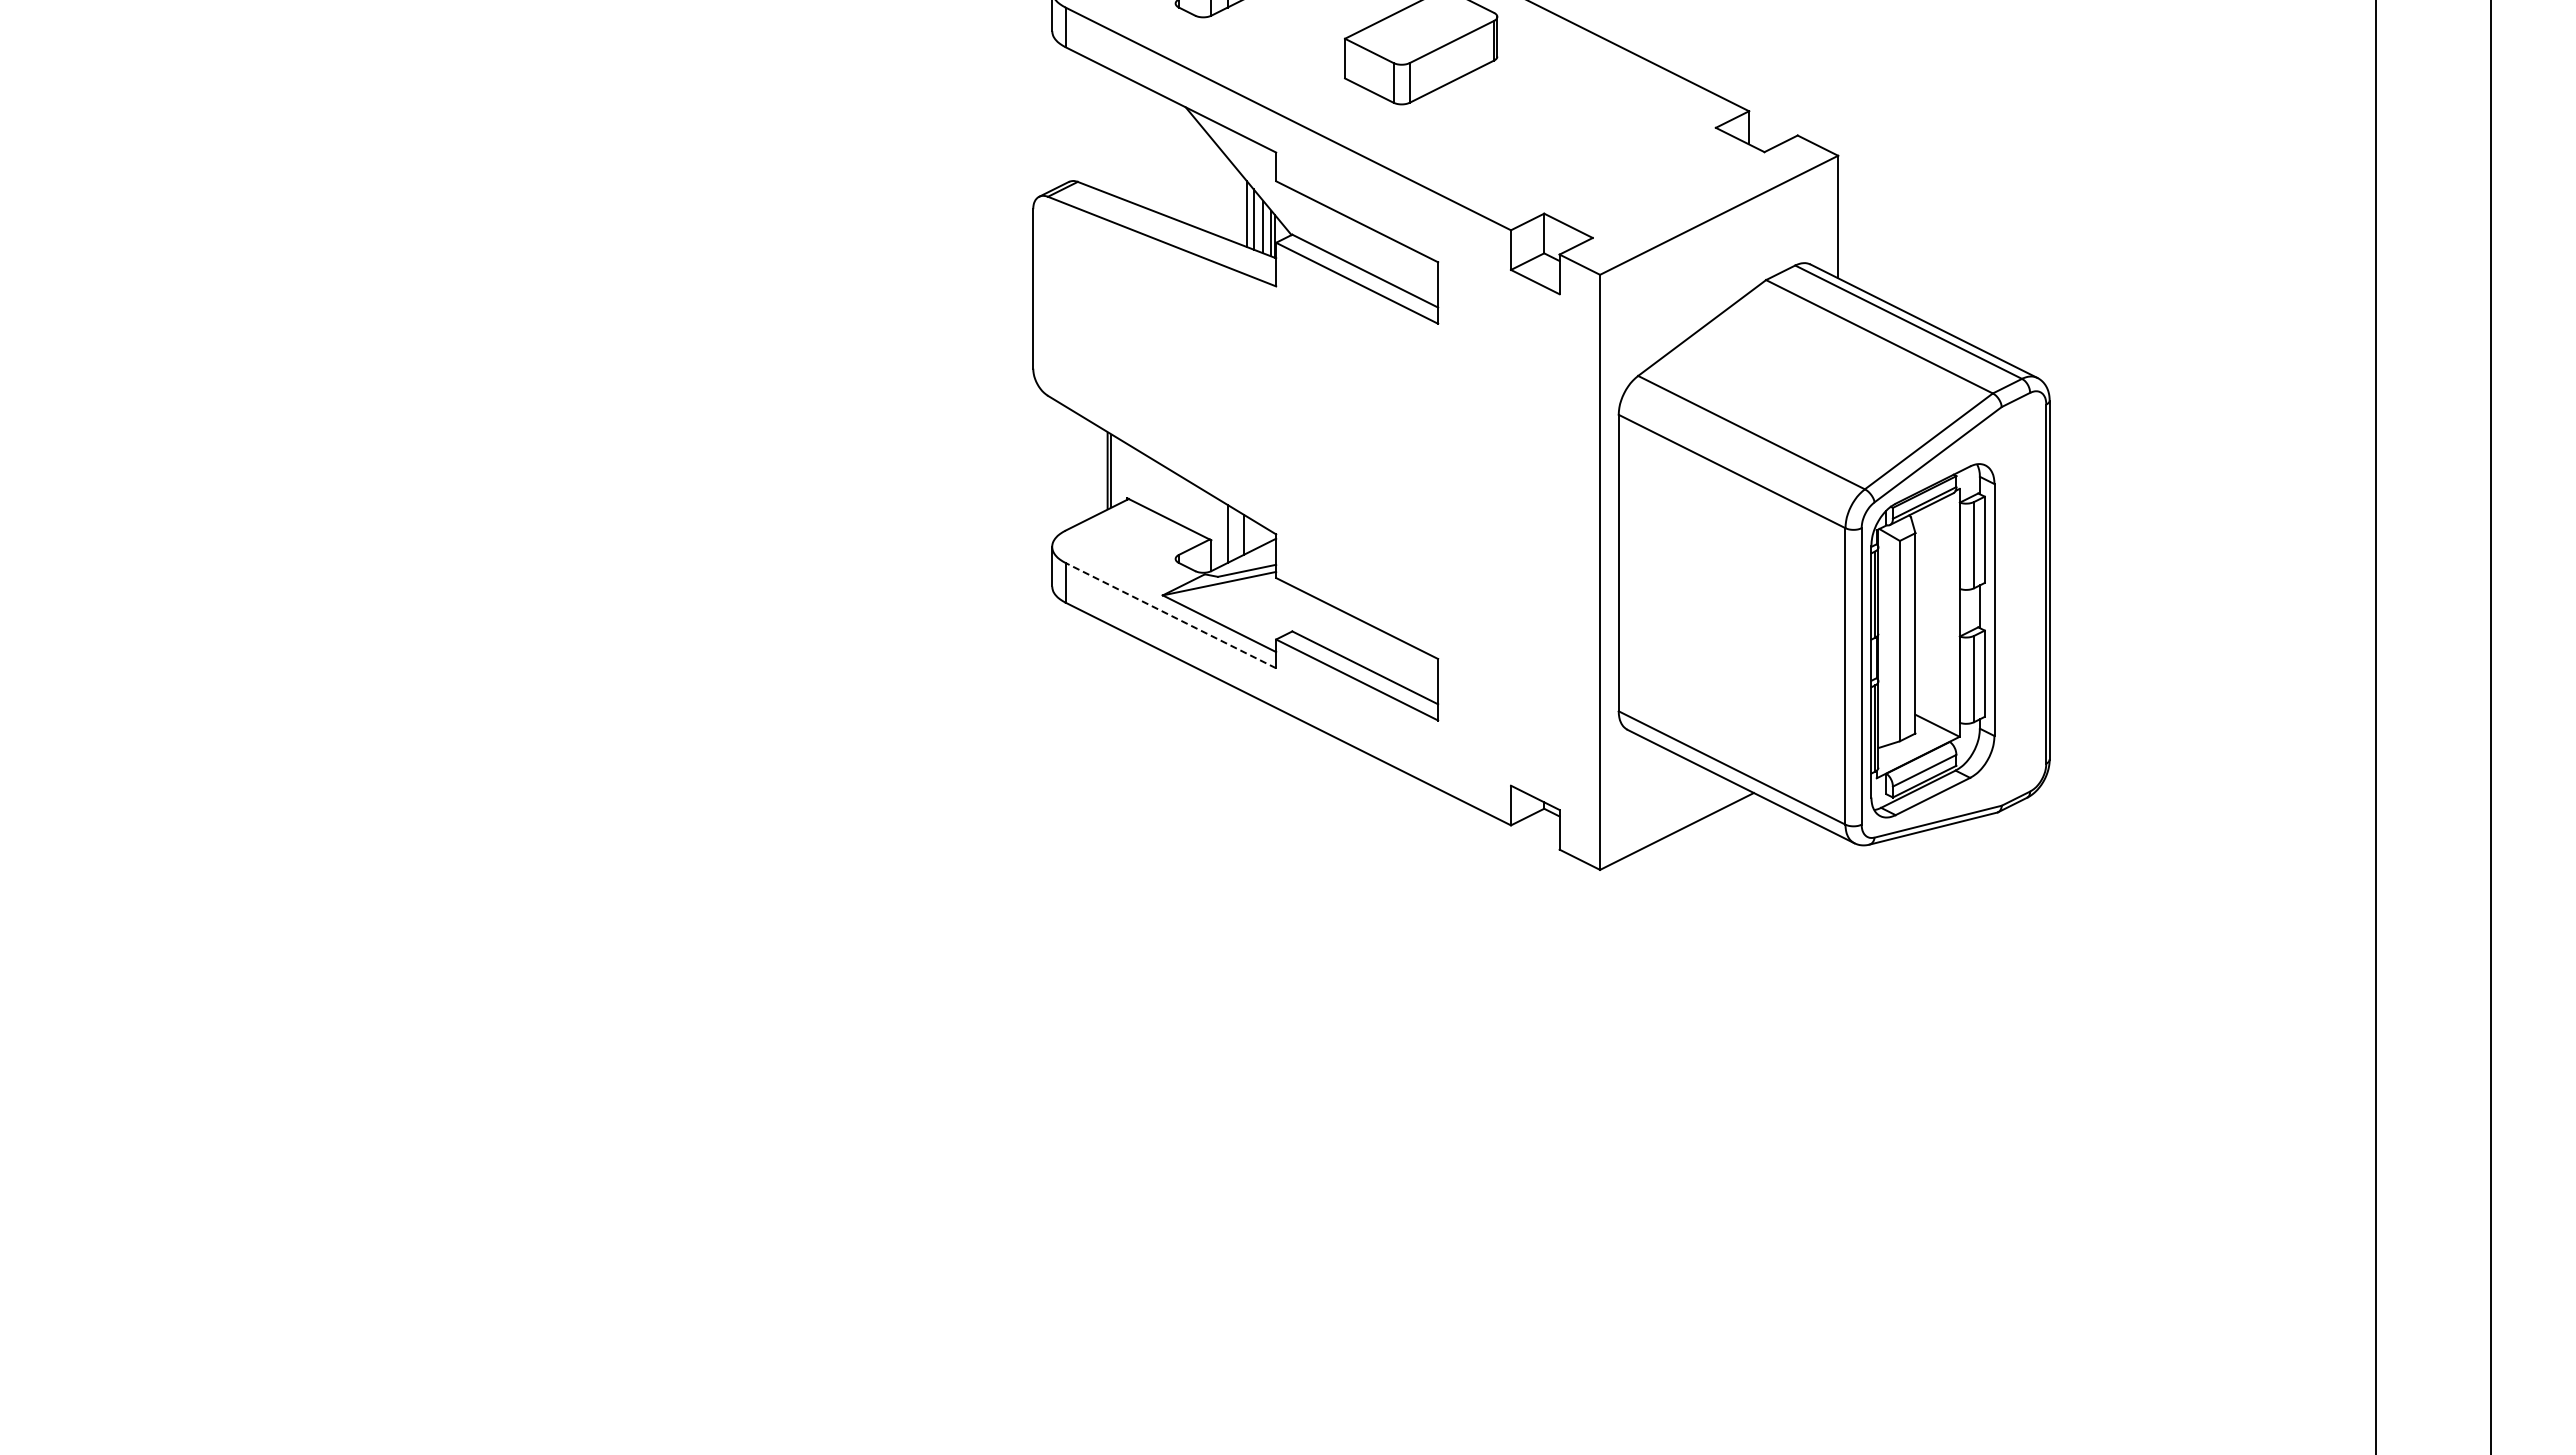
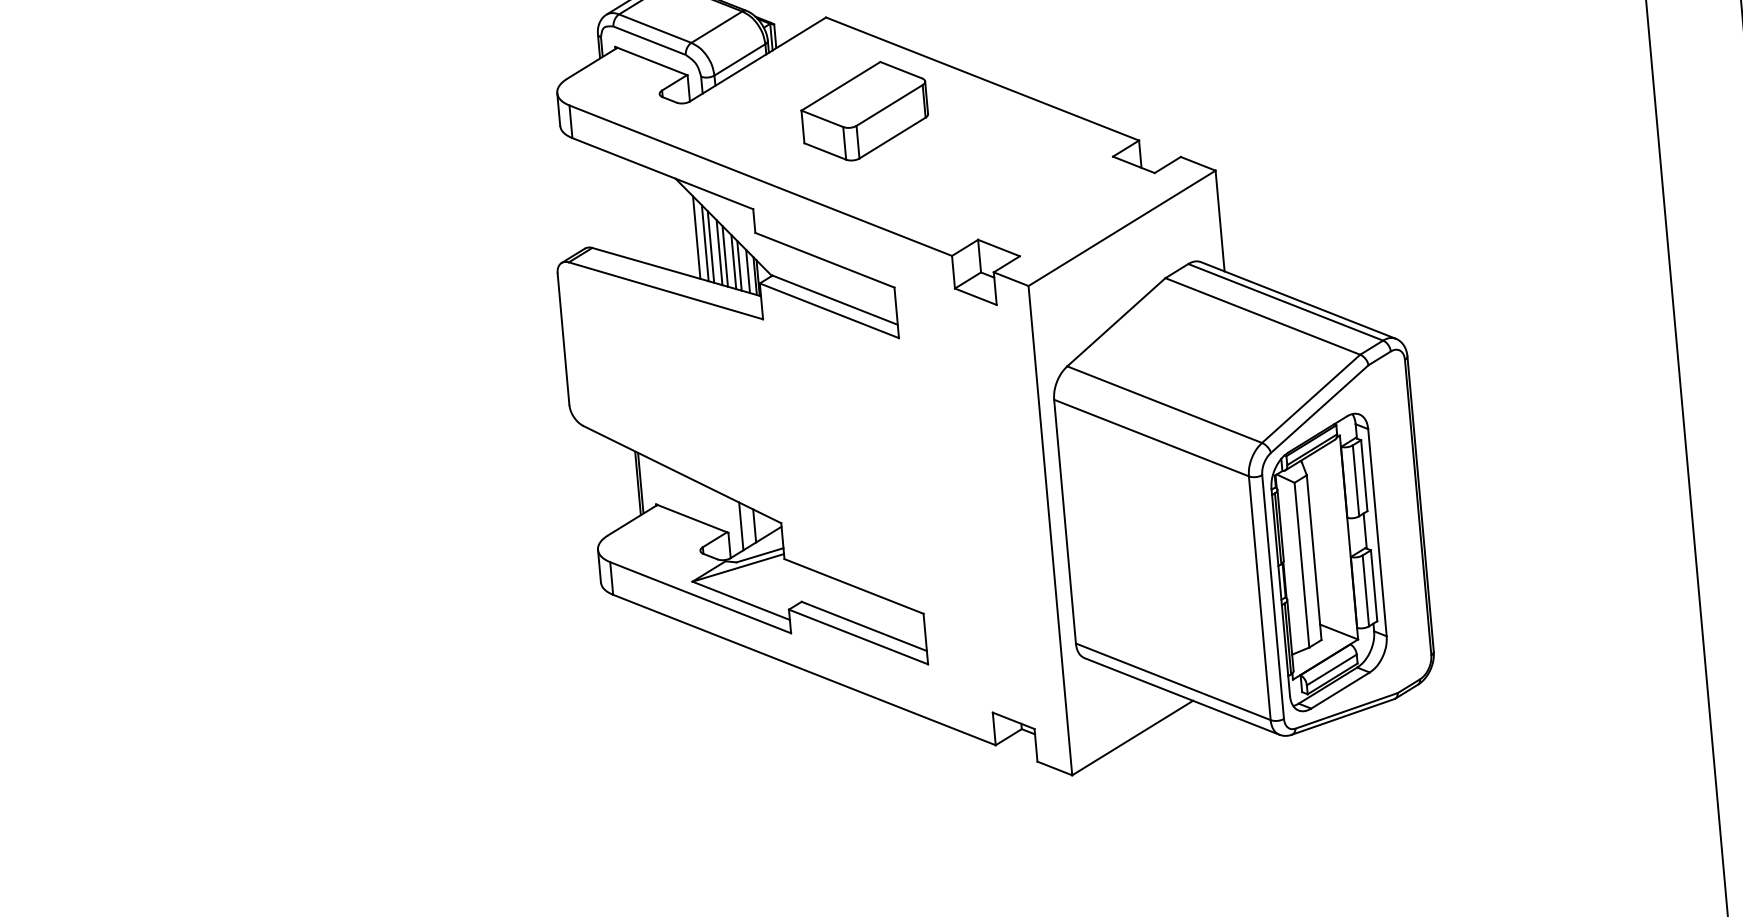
line: (1204, 180) -> (696, 237), added
line: (1214, 188) -> (705, 243), added
line: (1221, 193) -> (711, 246), added
line: (1230, 200) -> (719, 252), added
line: (1237, 206) -> (725, 256), added
line: (1170, 615) -> (700, 597), dashed -> solid

